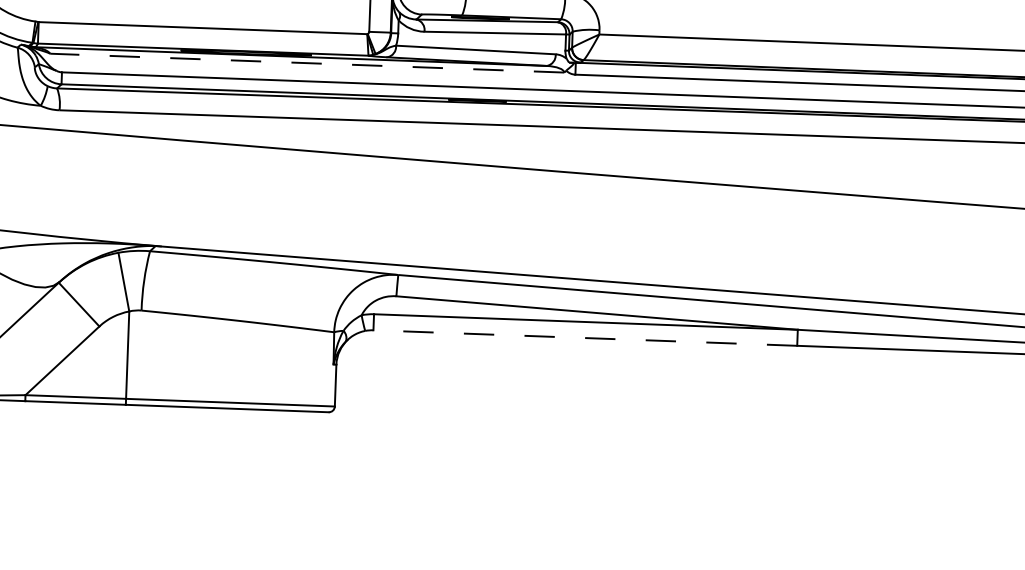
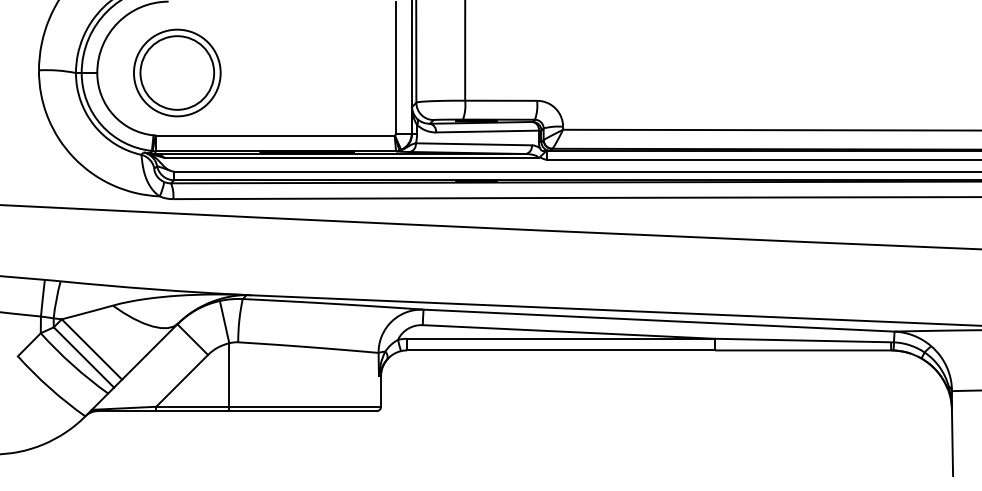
line: (306, 63) -> (351, 158), dashed -> solid
line: (584, 338) -> (560, 350), dashed -> solid

